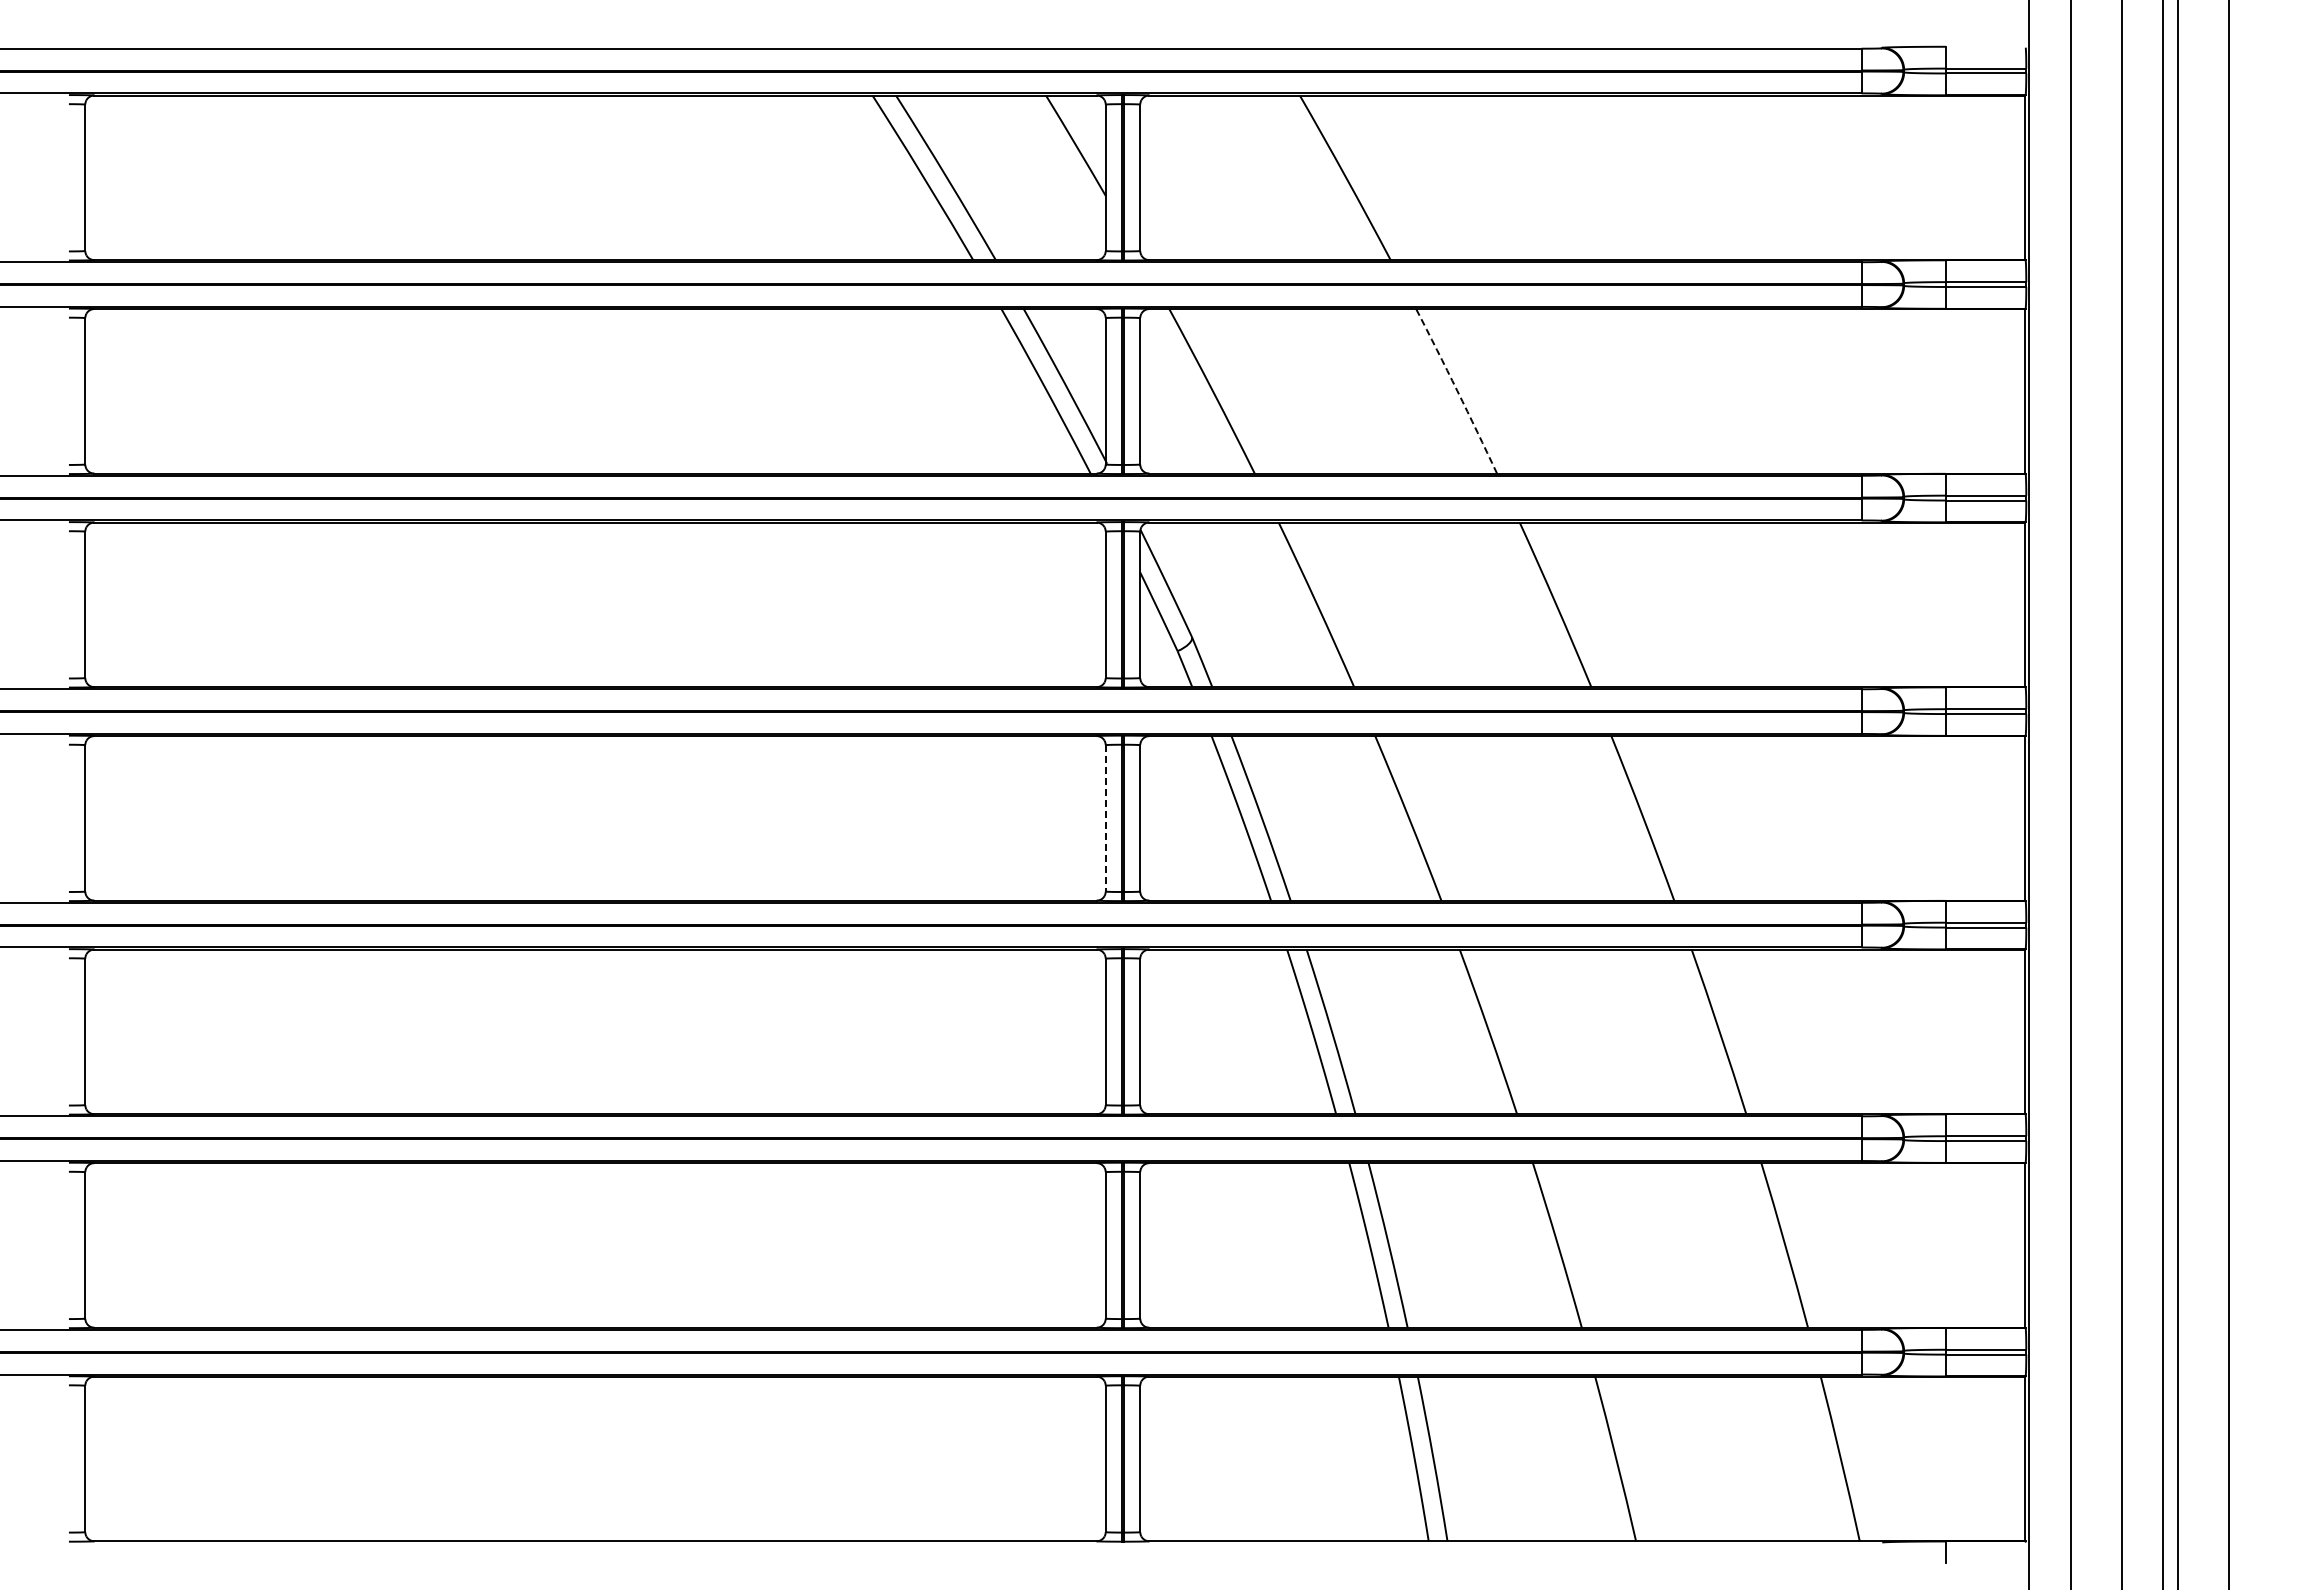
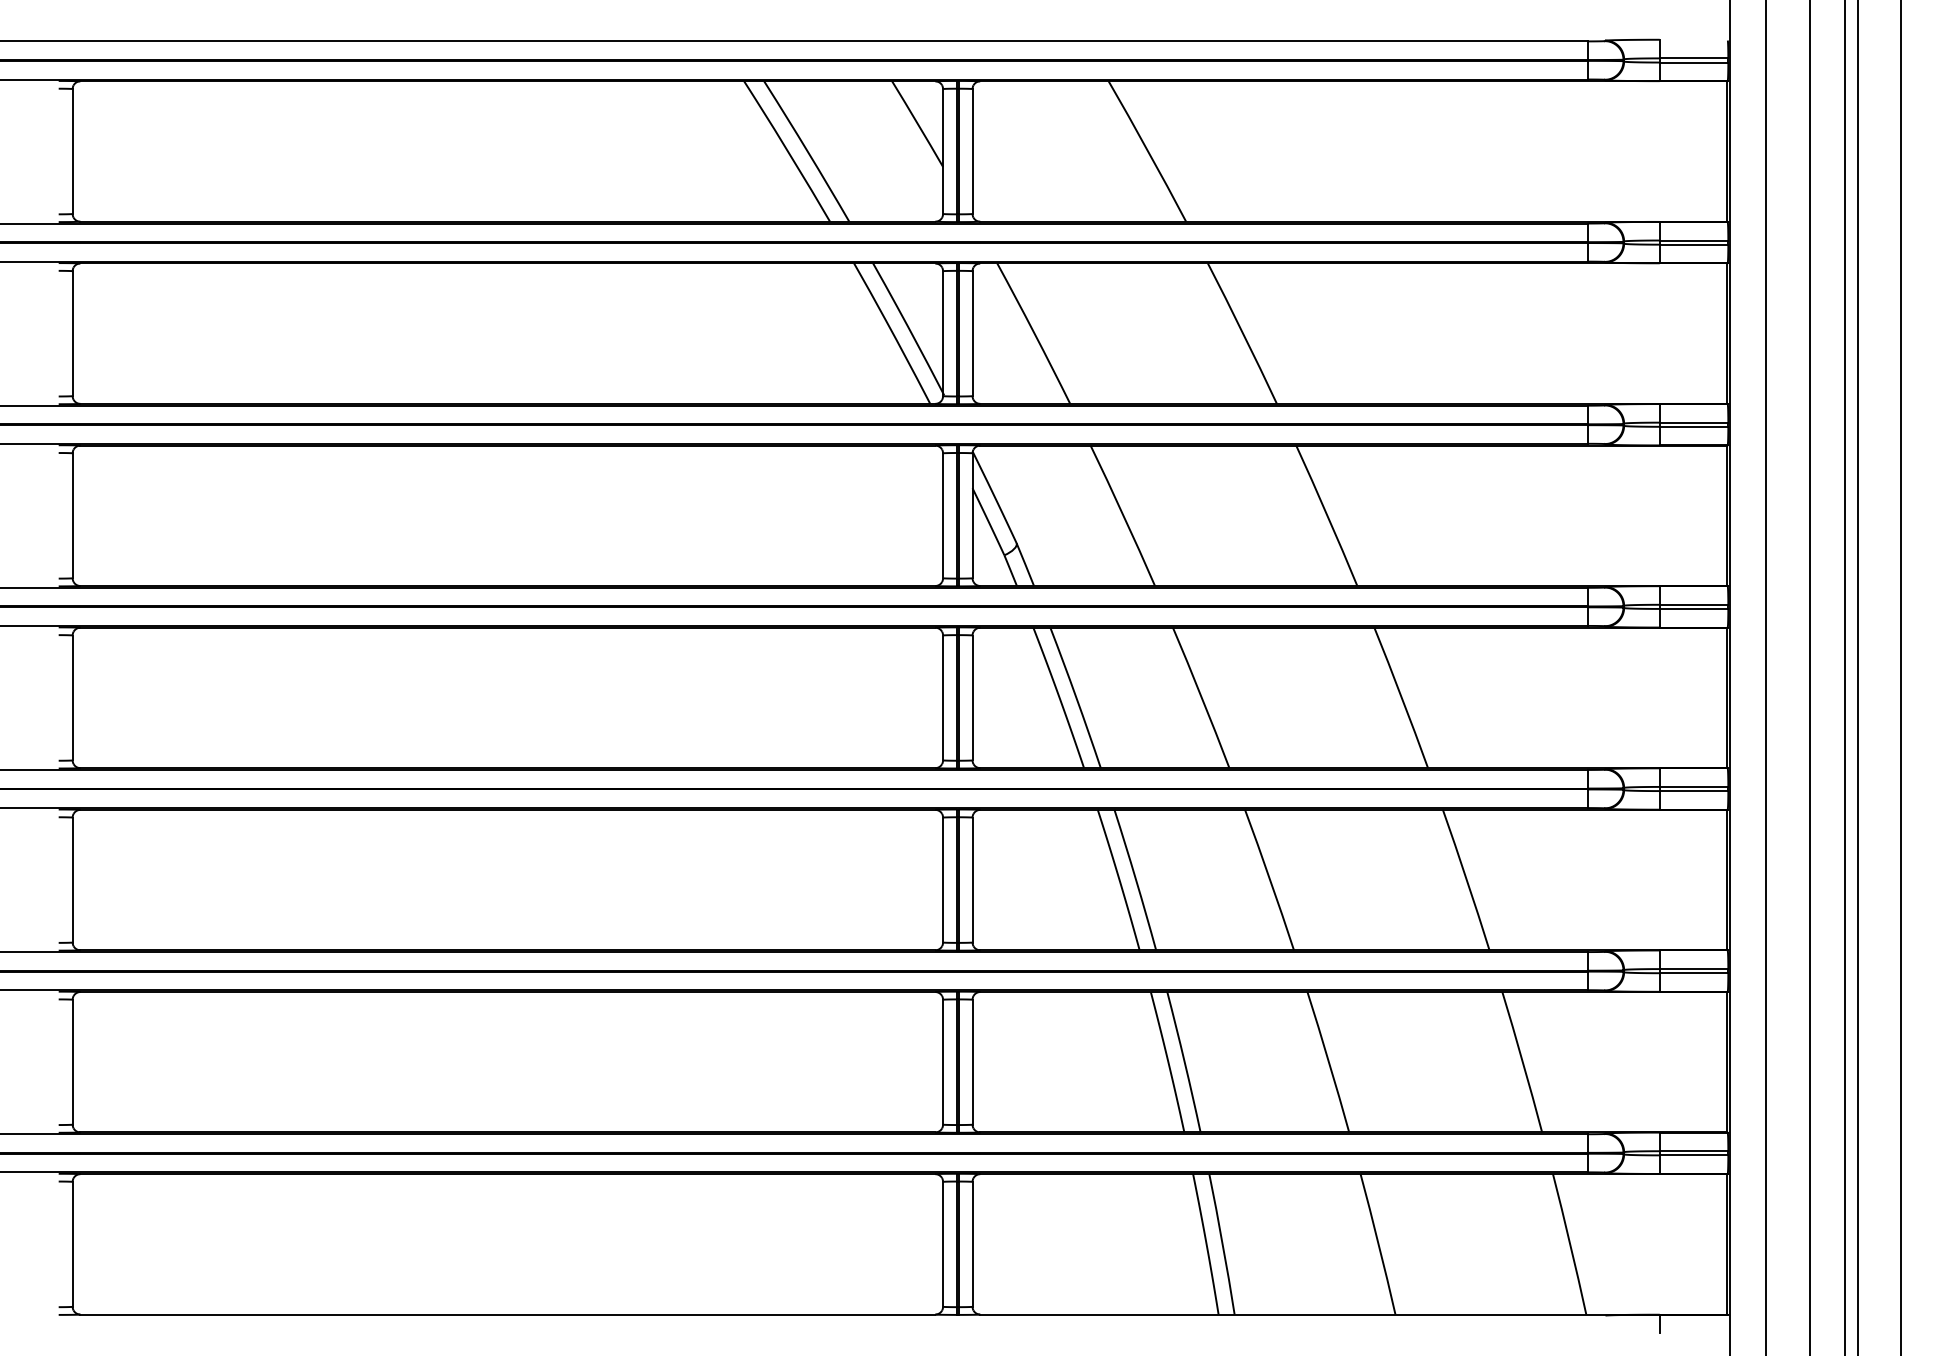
arc: (1457, 390) -> (1243, 332), dashed -> solid
line: (1105, 818) -> (942, 698), dashed -> solid

